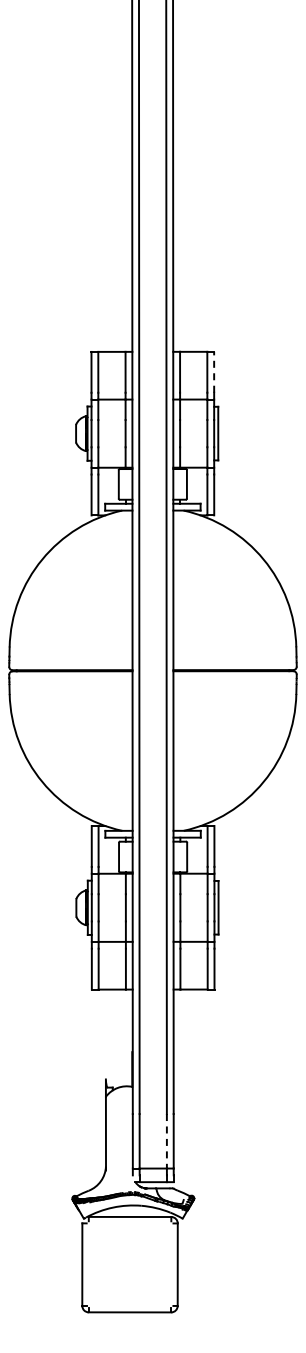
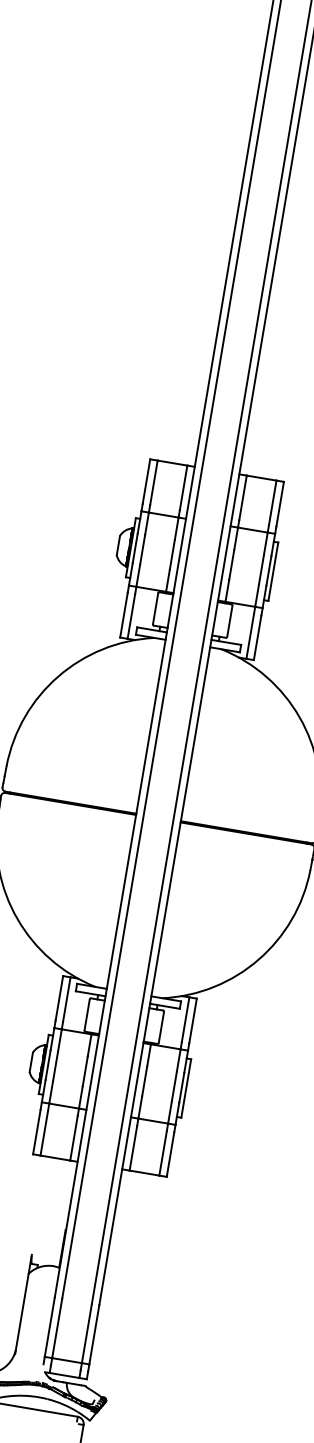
line: (214, 371) -> (280, 503), dashed -> solid
line: (166, 1141) -> (86, 1333), dashed -> solid

